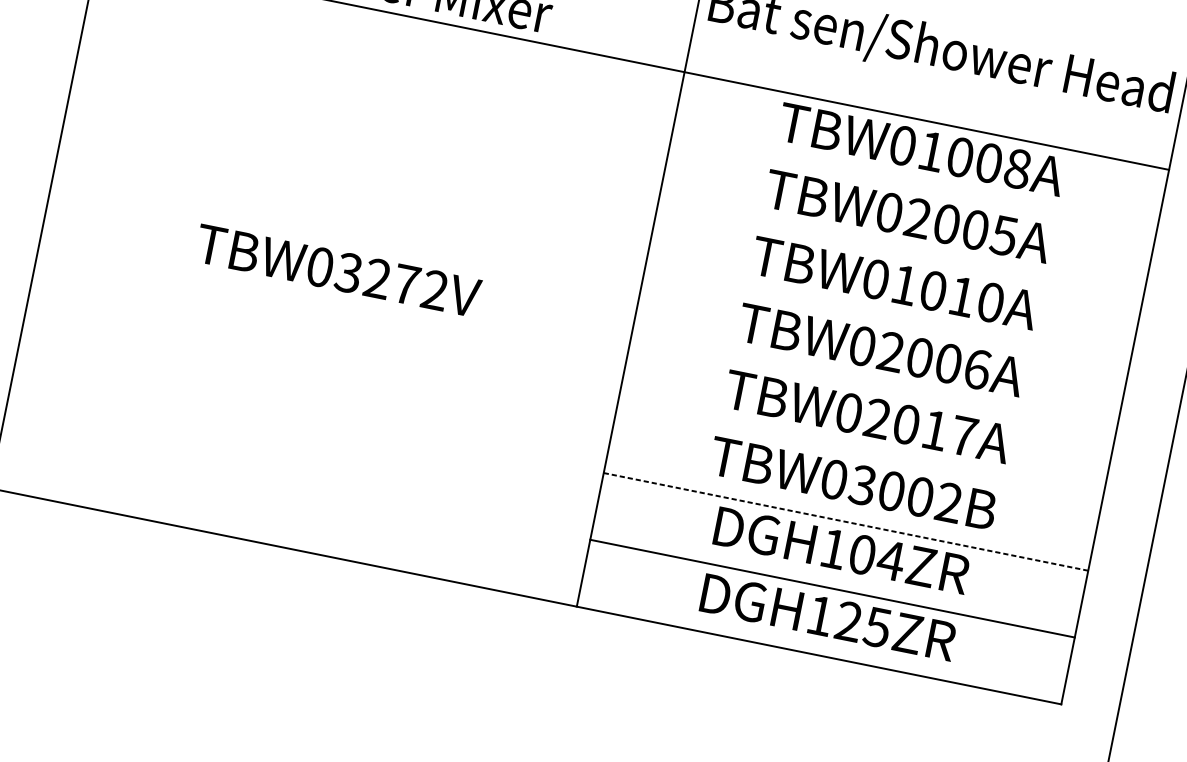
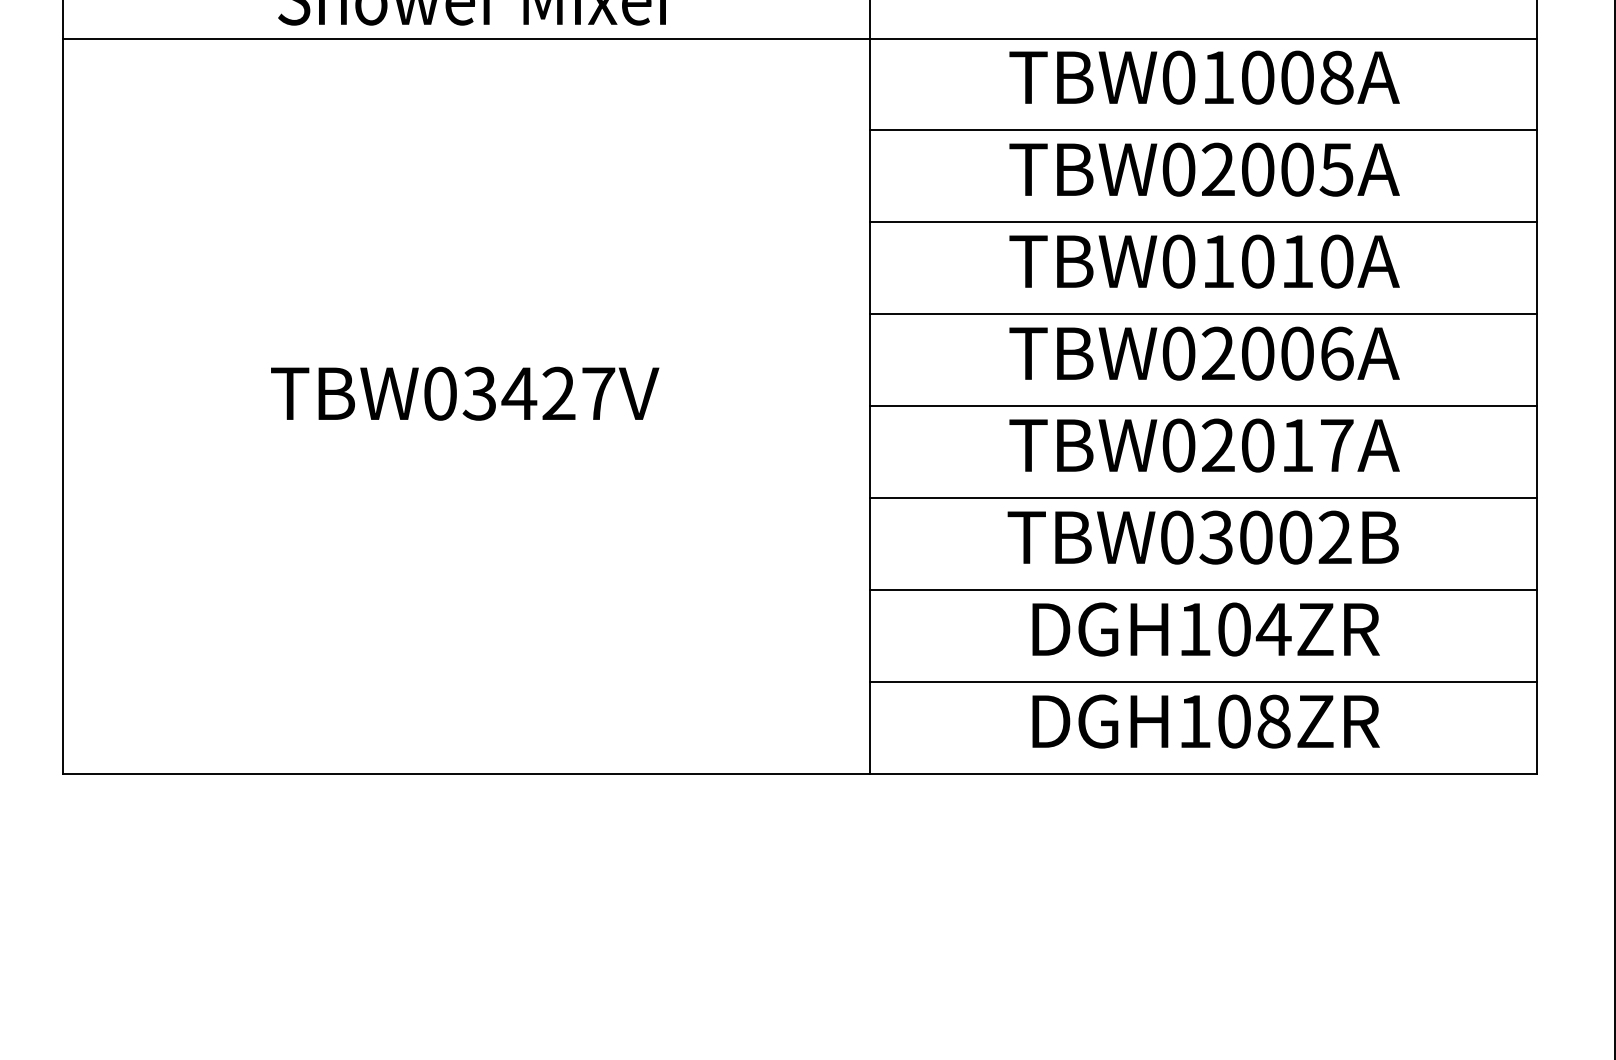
line: (913, 187) -> (1203, 130), added
line: (899, 254) -> (1203, 222), added
text: (406, 283) -> (558, 392), TBW03272V -> TBW03427V
line: (886, 321) -> (1203, 314), added
line: (872, 388) -> (1203, 406), added
line: (859, 455) -> (1203, 498), added
line: (845, 521) -> (1203, 590), dashed -> solid
text: (863, 624) -> (1254, 721), DGH125ZR -> DGH108ZR

